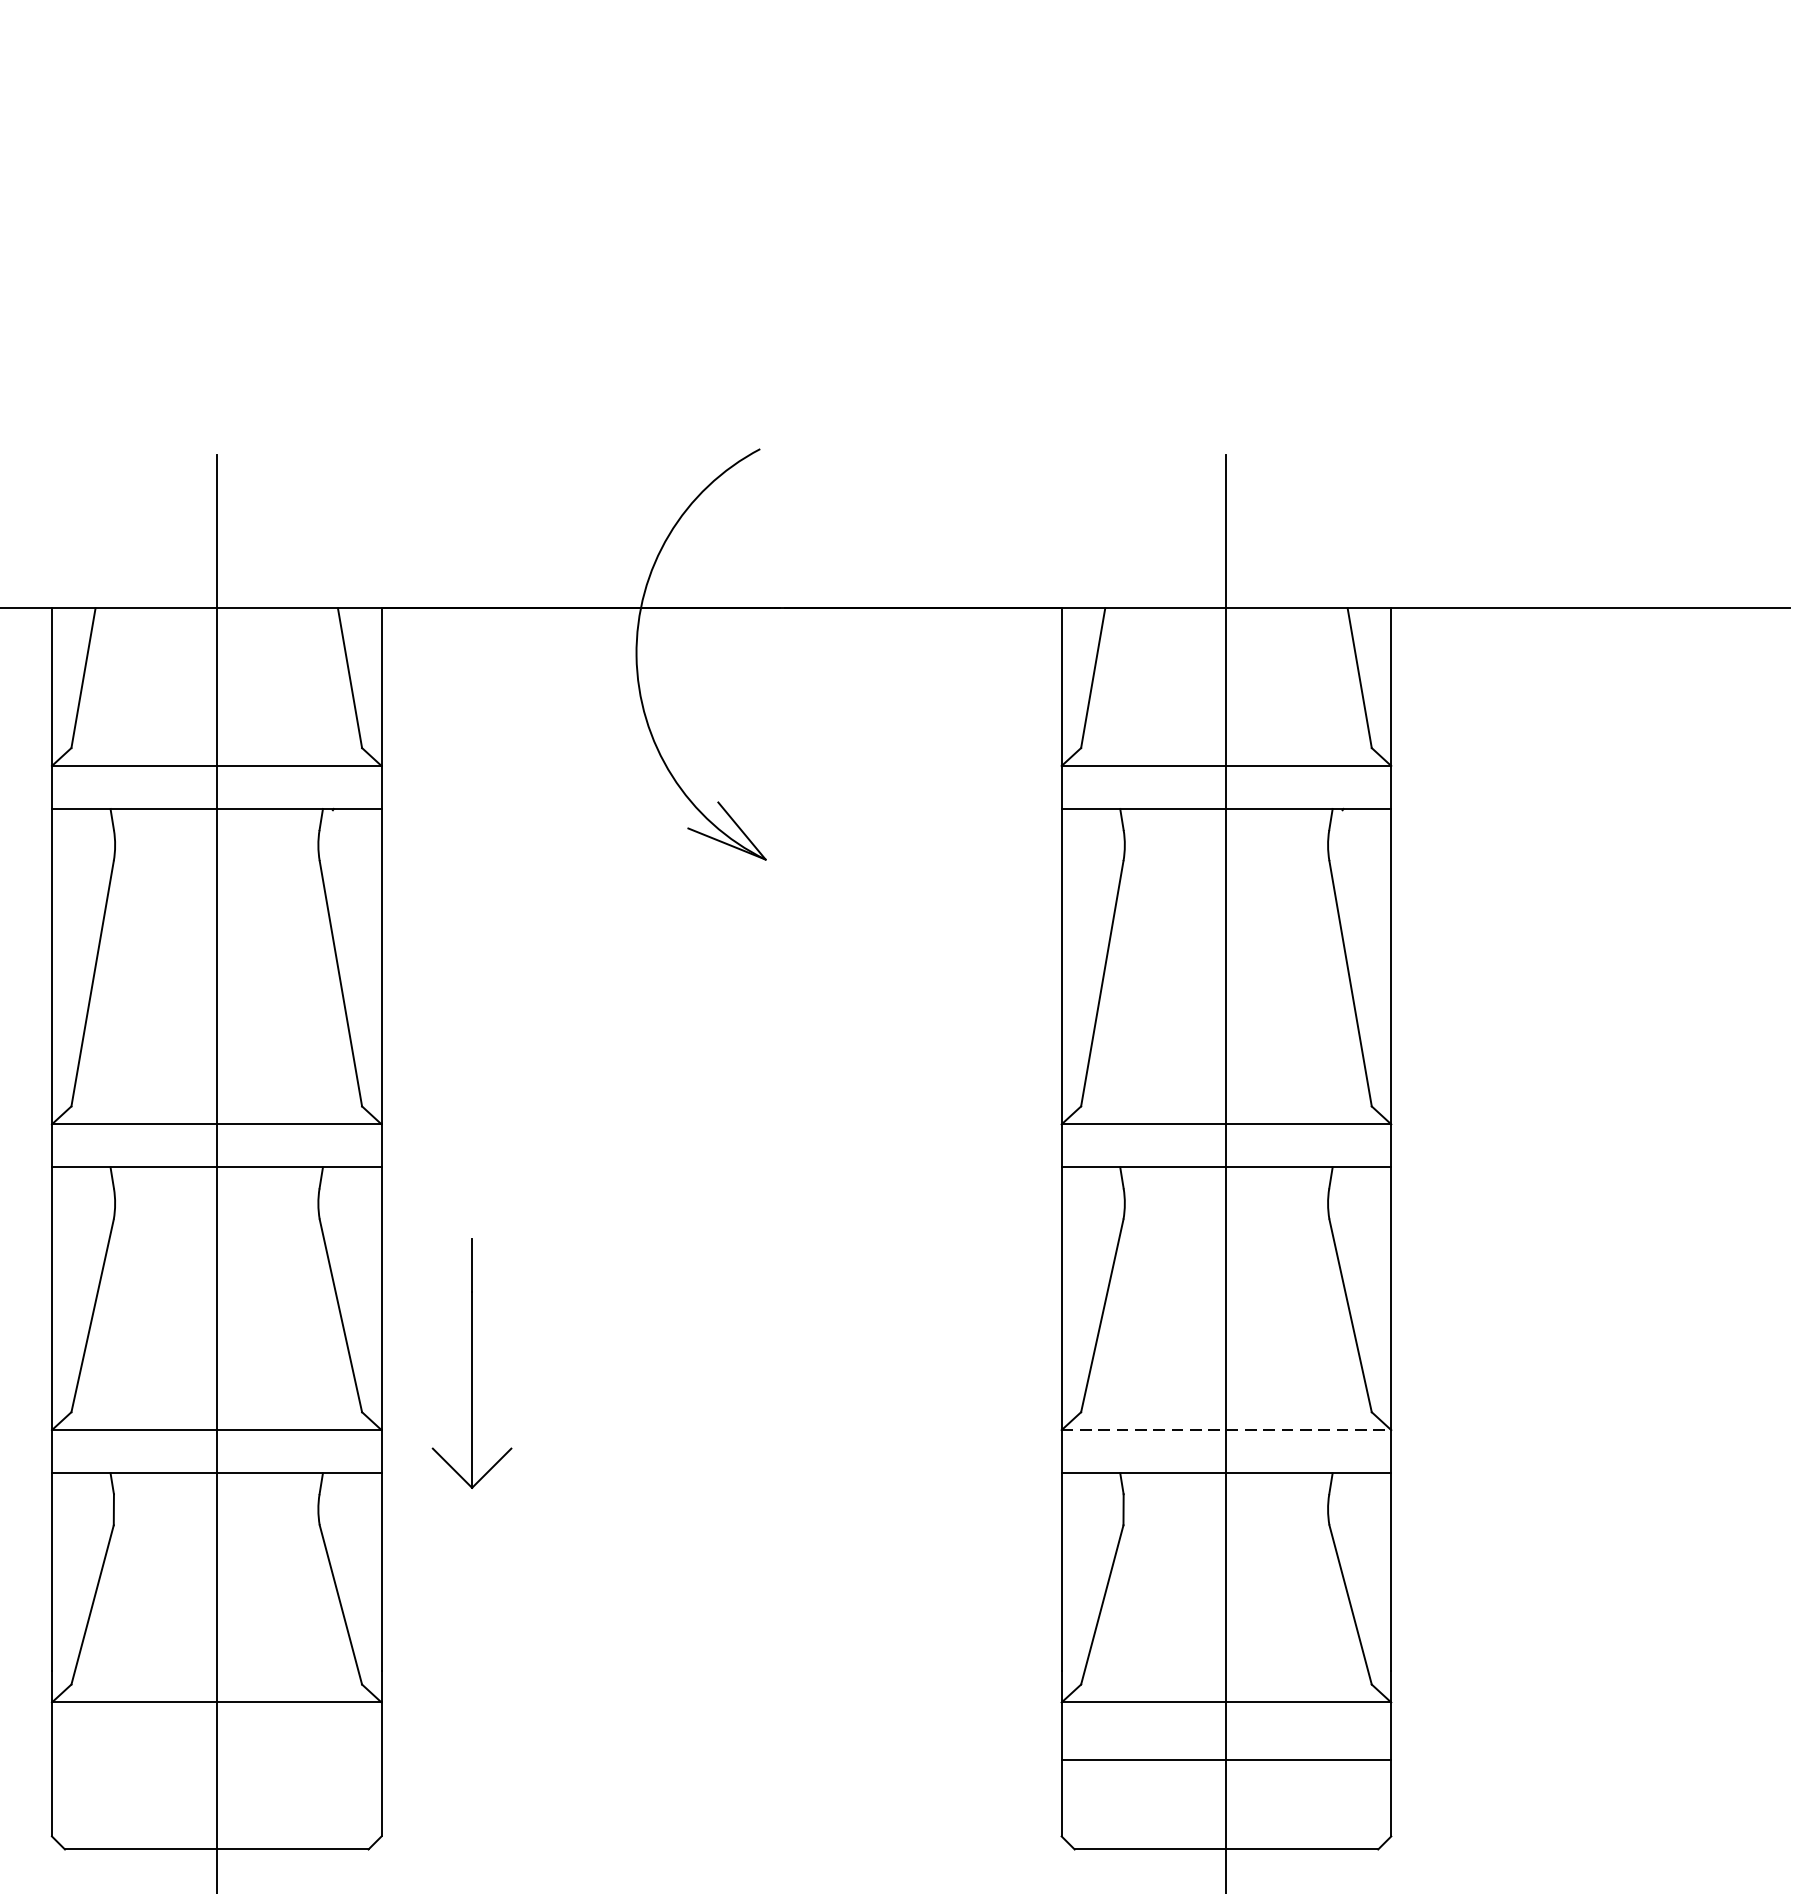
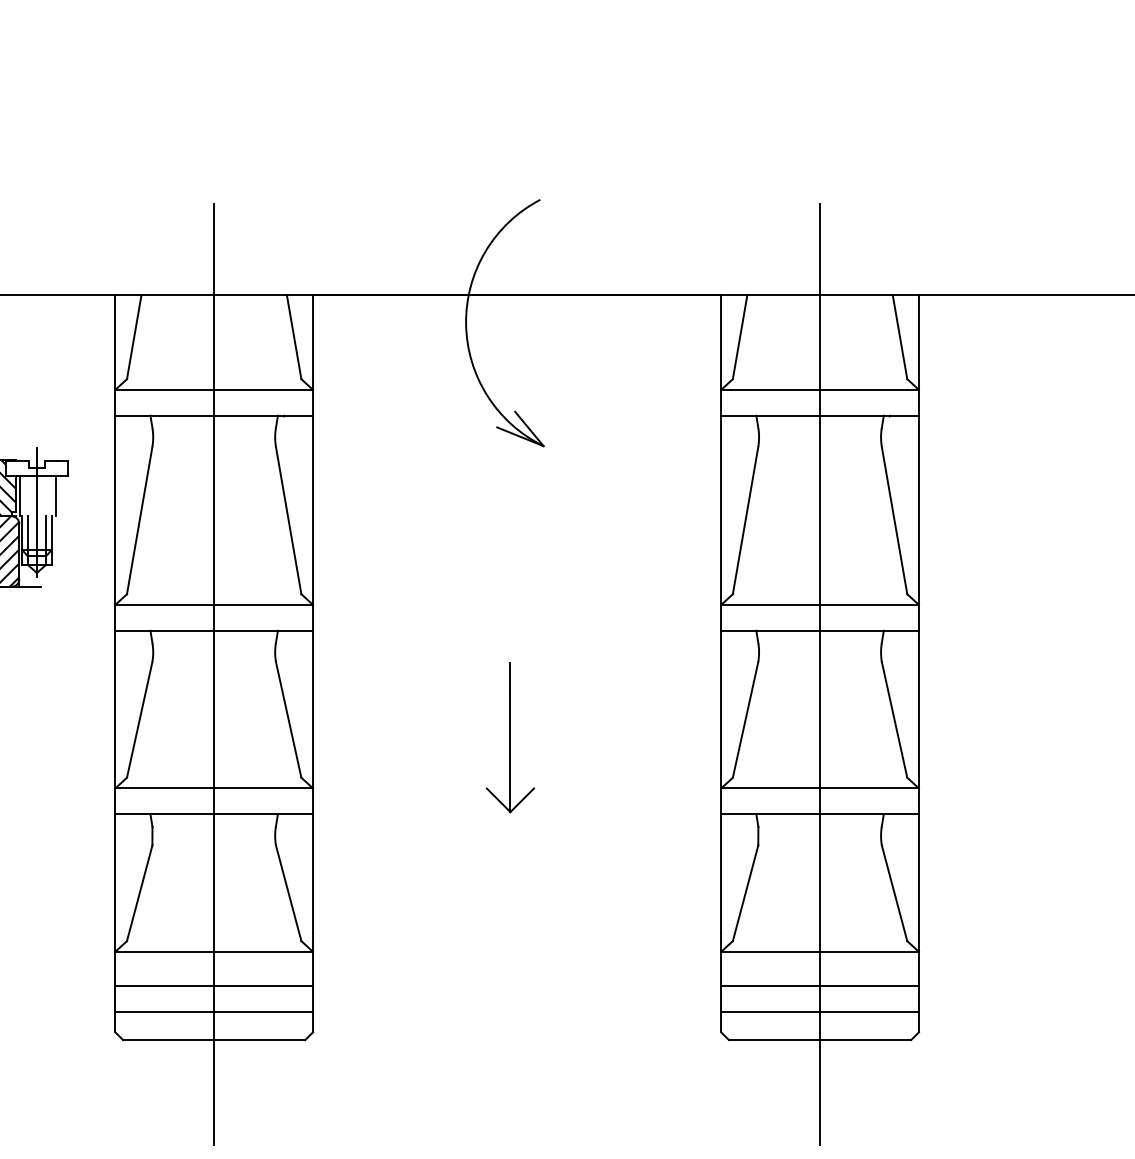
part: (470, 1363) -> (509, 737), moved
line: (1227, 1430) -> (820, 788), dashed -> solid
line: (217, 1760) -> (214, 986), added
line: (217, 1803) -> (214, 1012), added
line: (1225, 1803) -> (819, 1012), added

